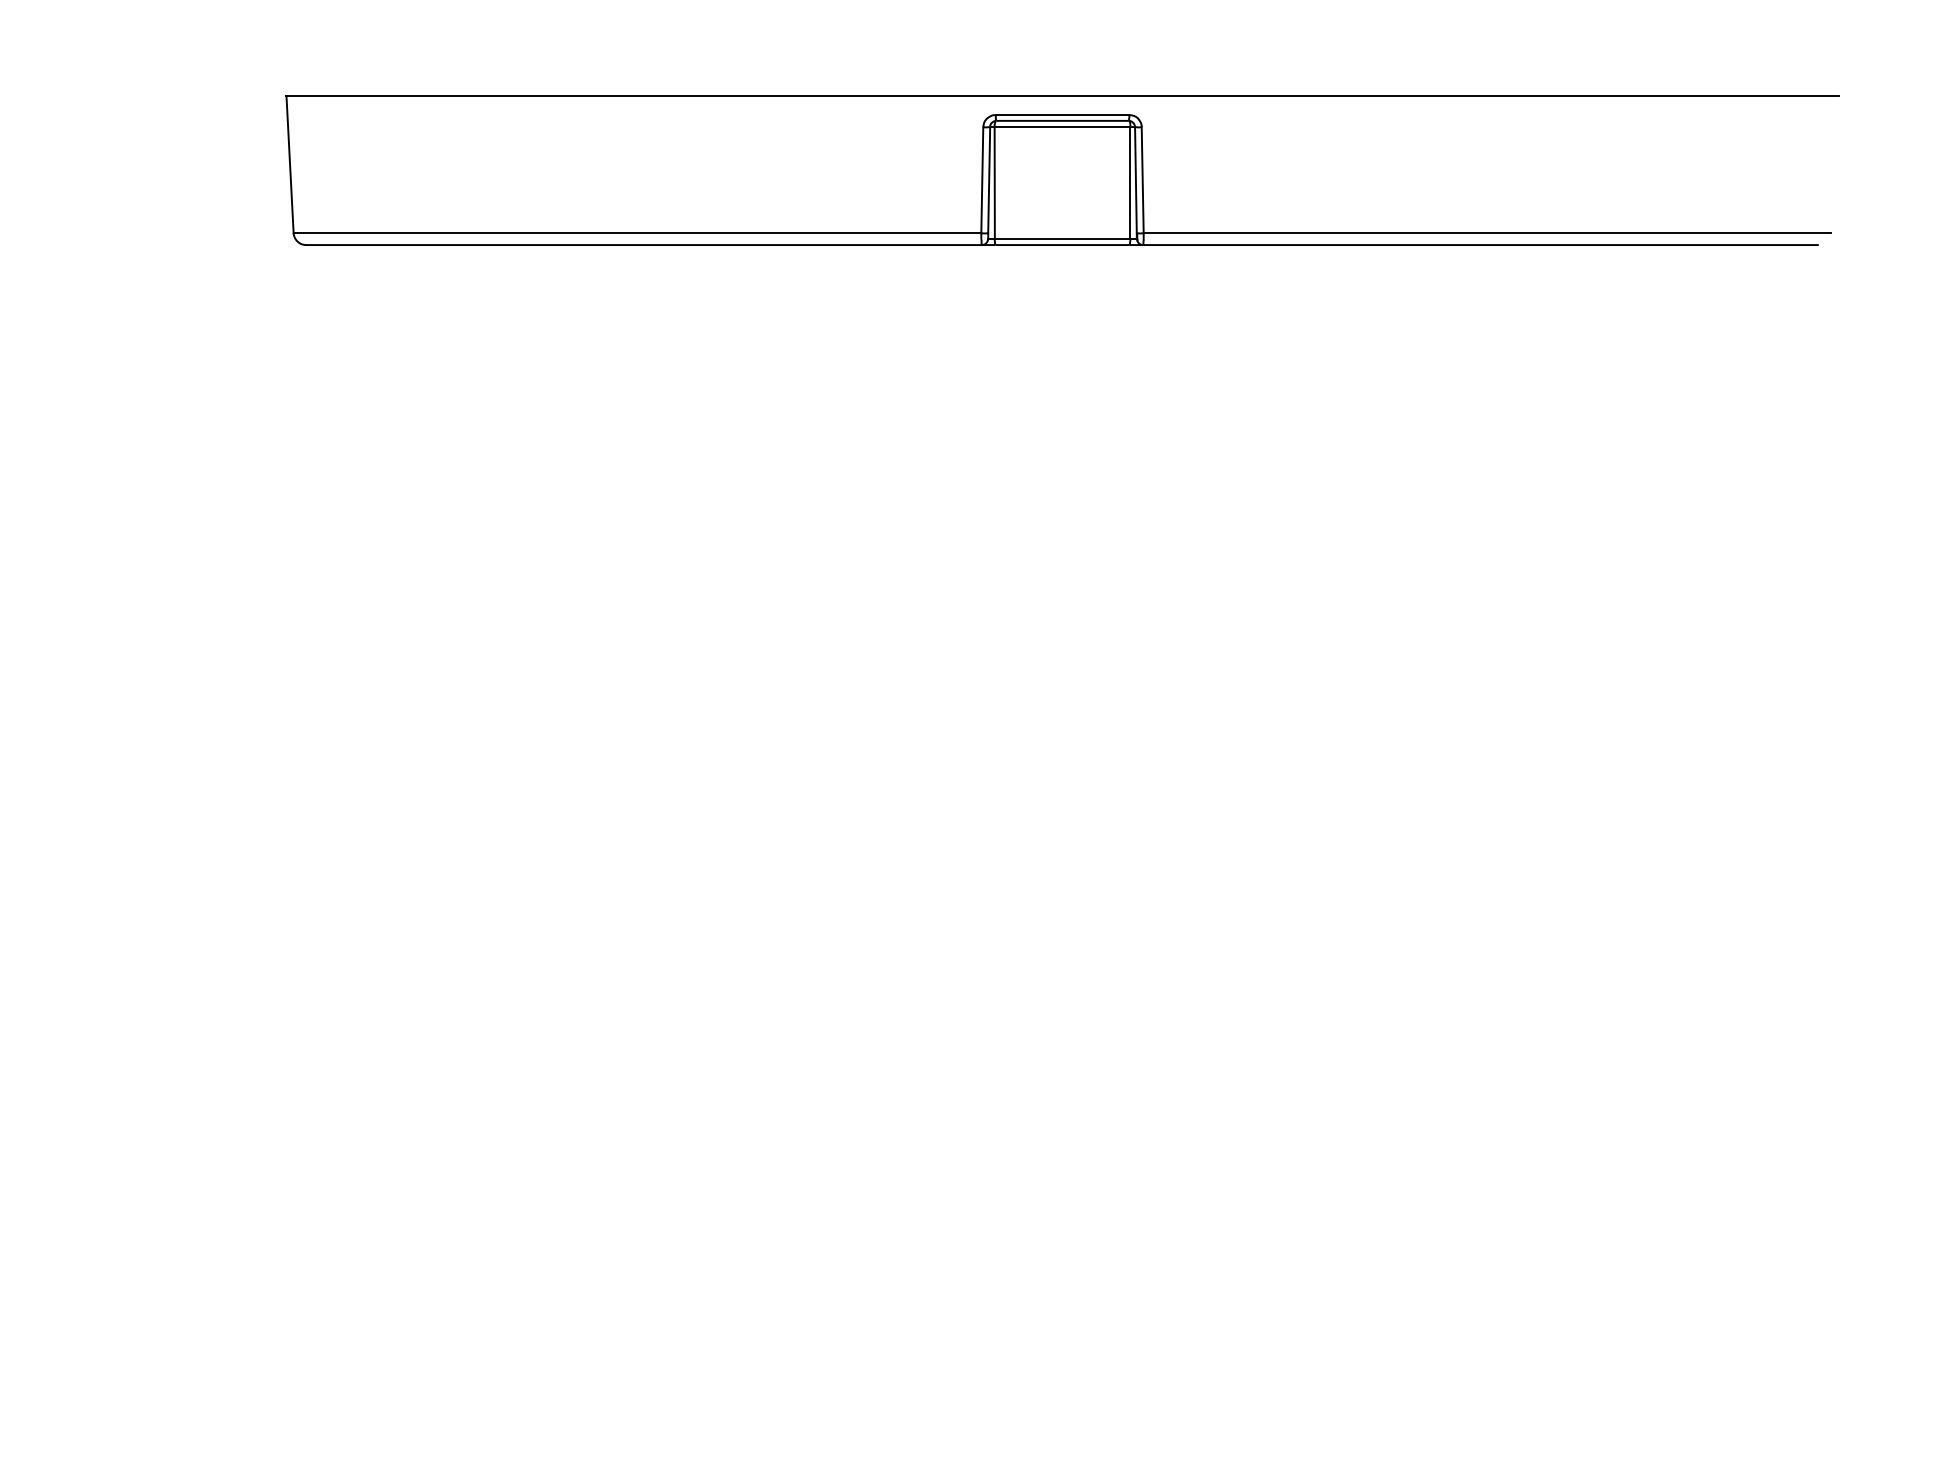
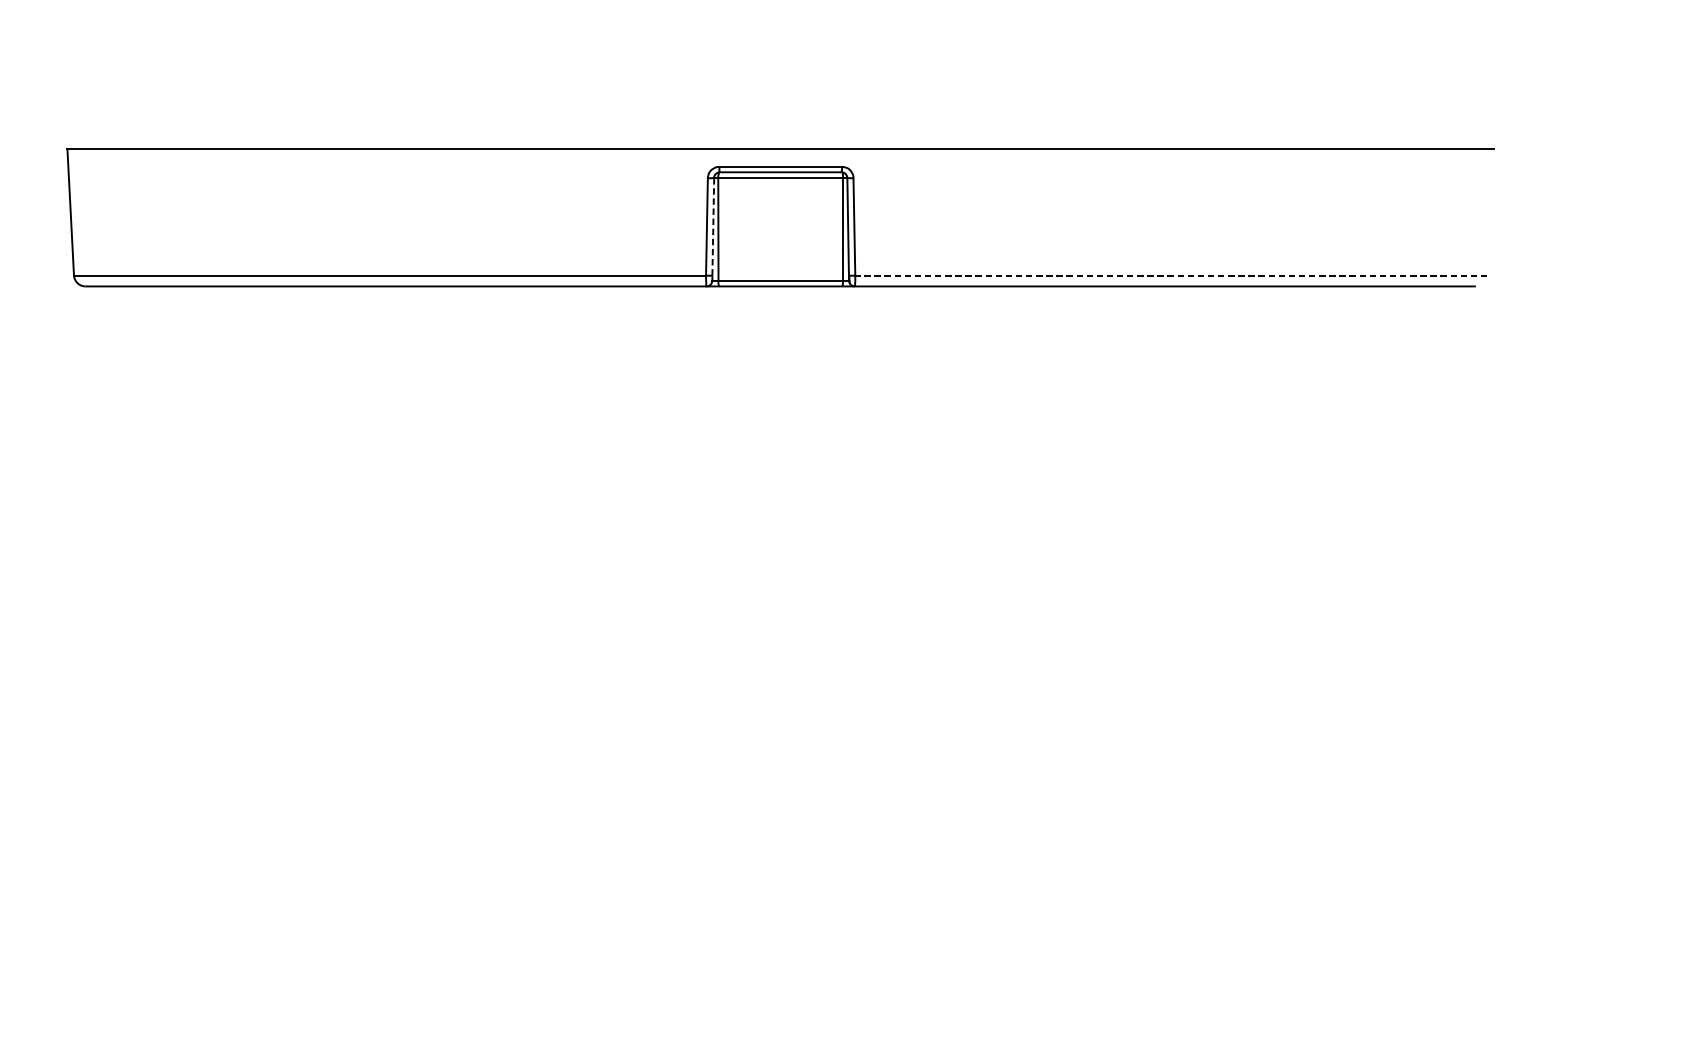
line: (989, 179) -> (713, 226), solid -> dashed
line: (1487, 233) -> (1171, 275), solid -> dashed

